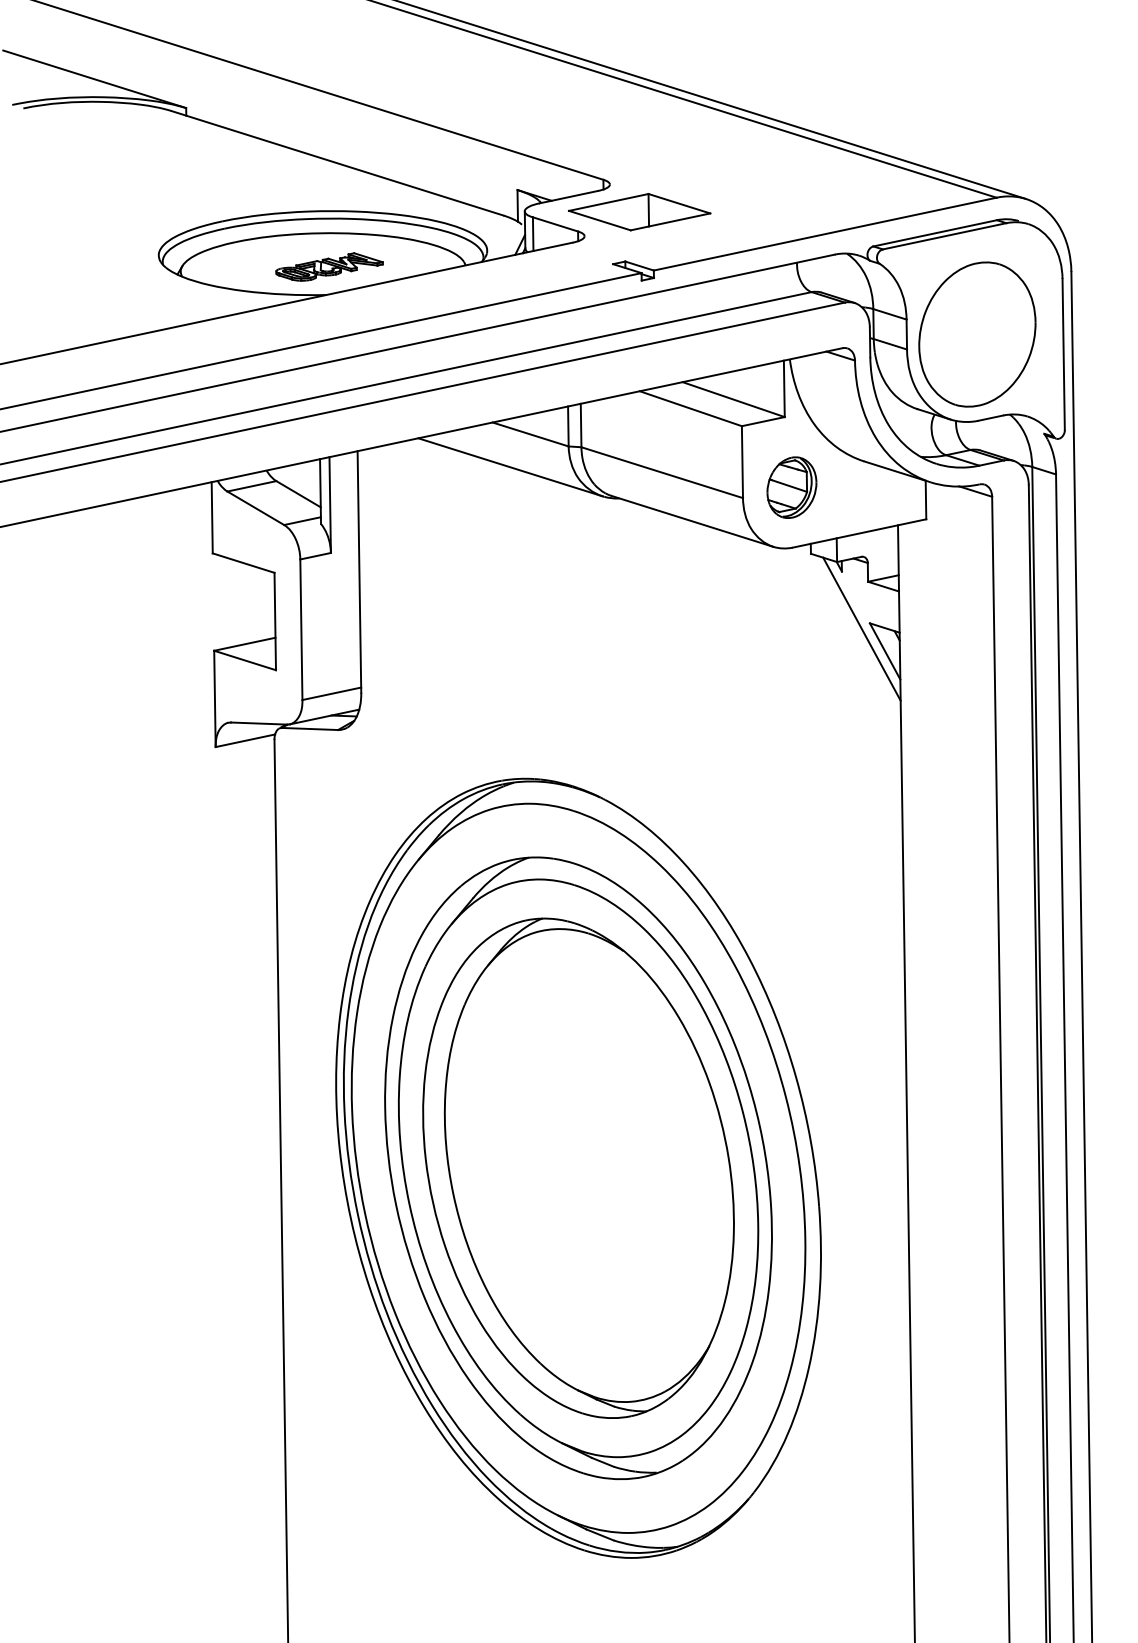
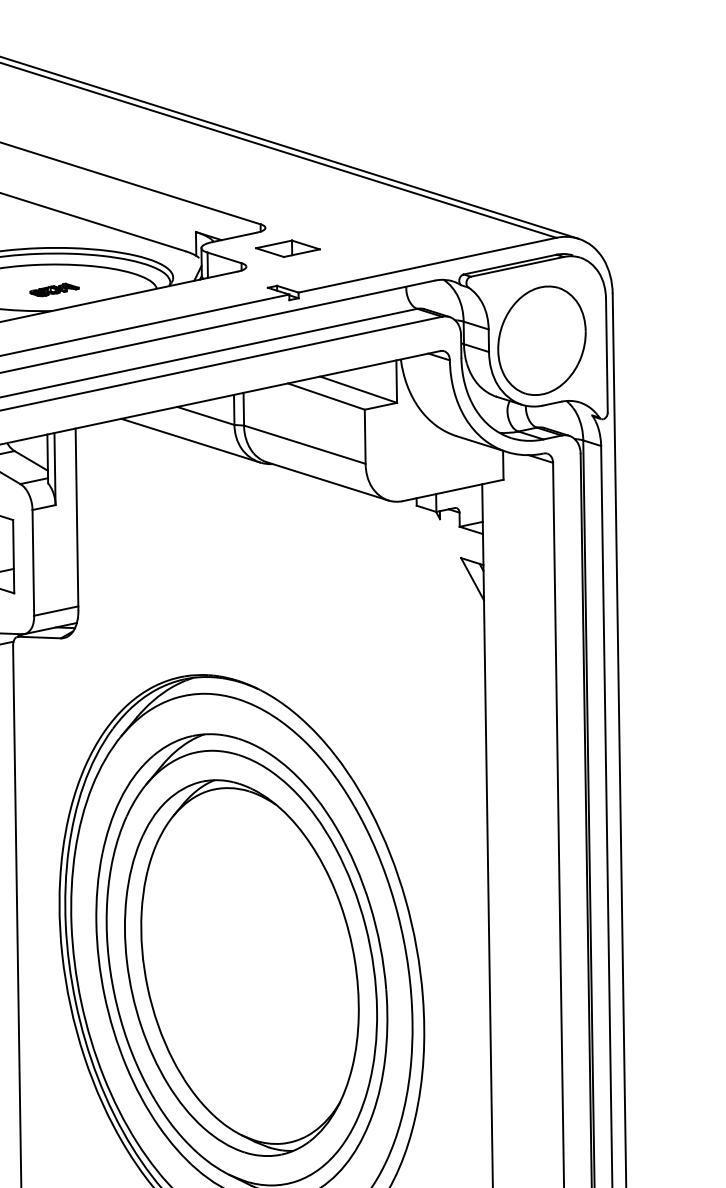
part: (639, 212) -> (287, 248), size x0.6
part: (329, 266) -> (54, 289), size x0.6
part: (791, 487) -> (402, 455), removed
line: (861, 628) -> (454, 561), removed

